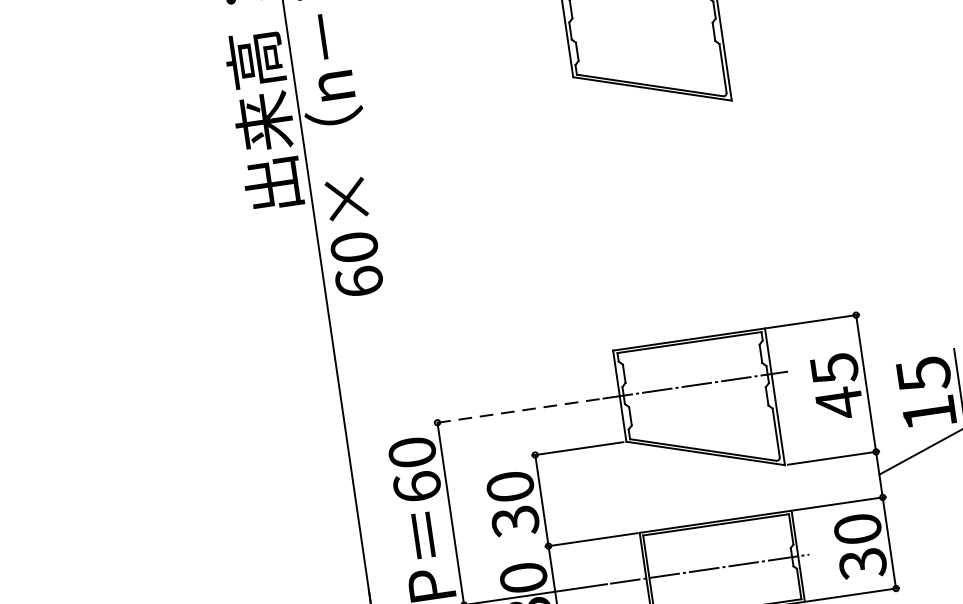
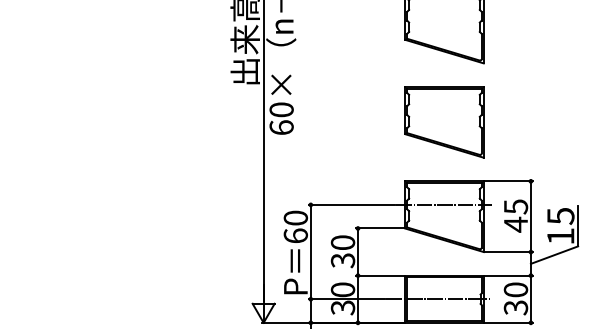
part: (672, 225) -> (444, 122), added
line: (515, 410) -> (351, 204), dashed -> solid

